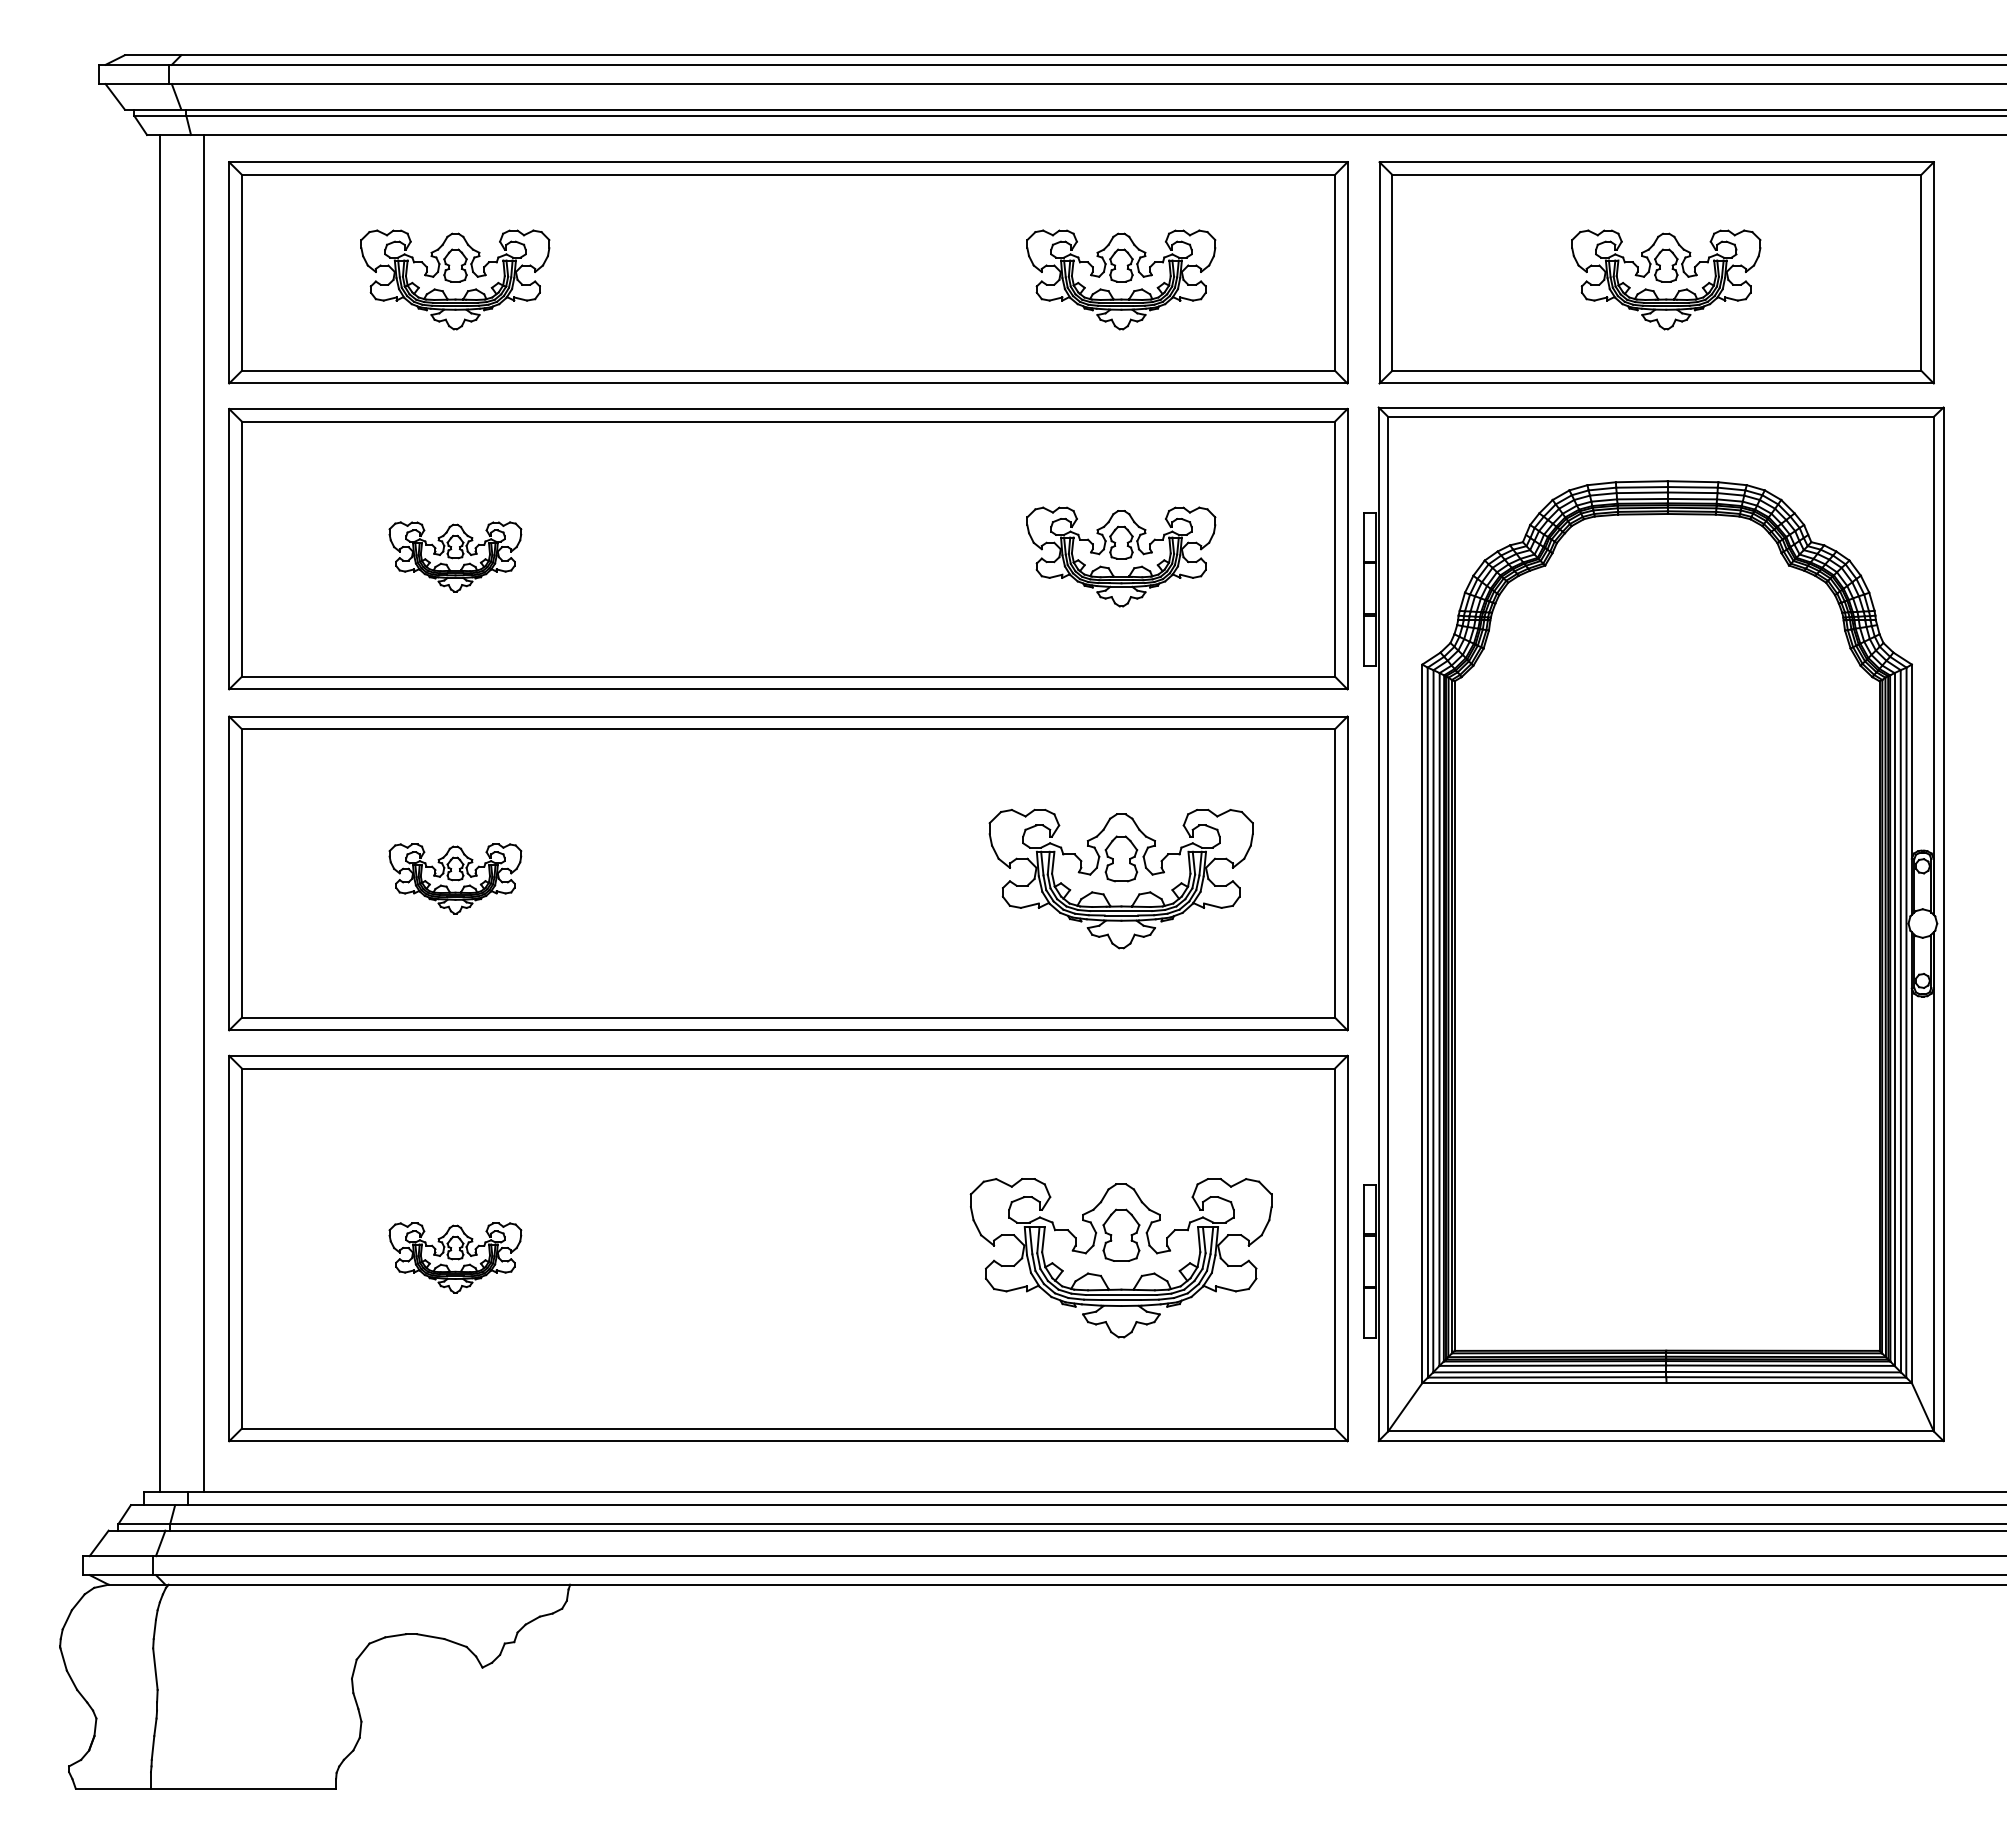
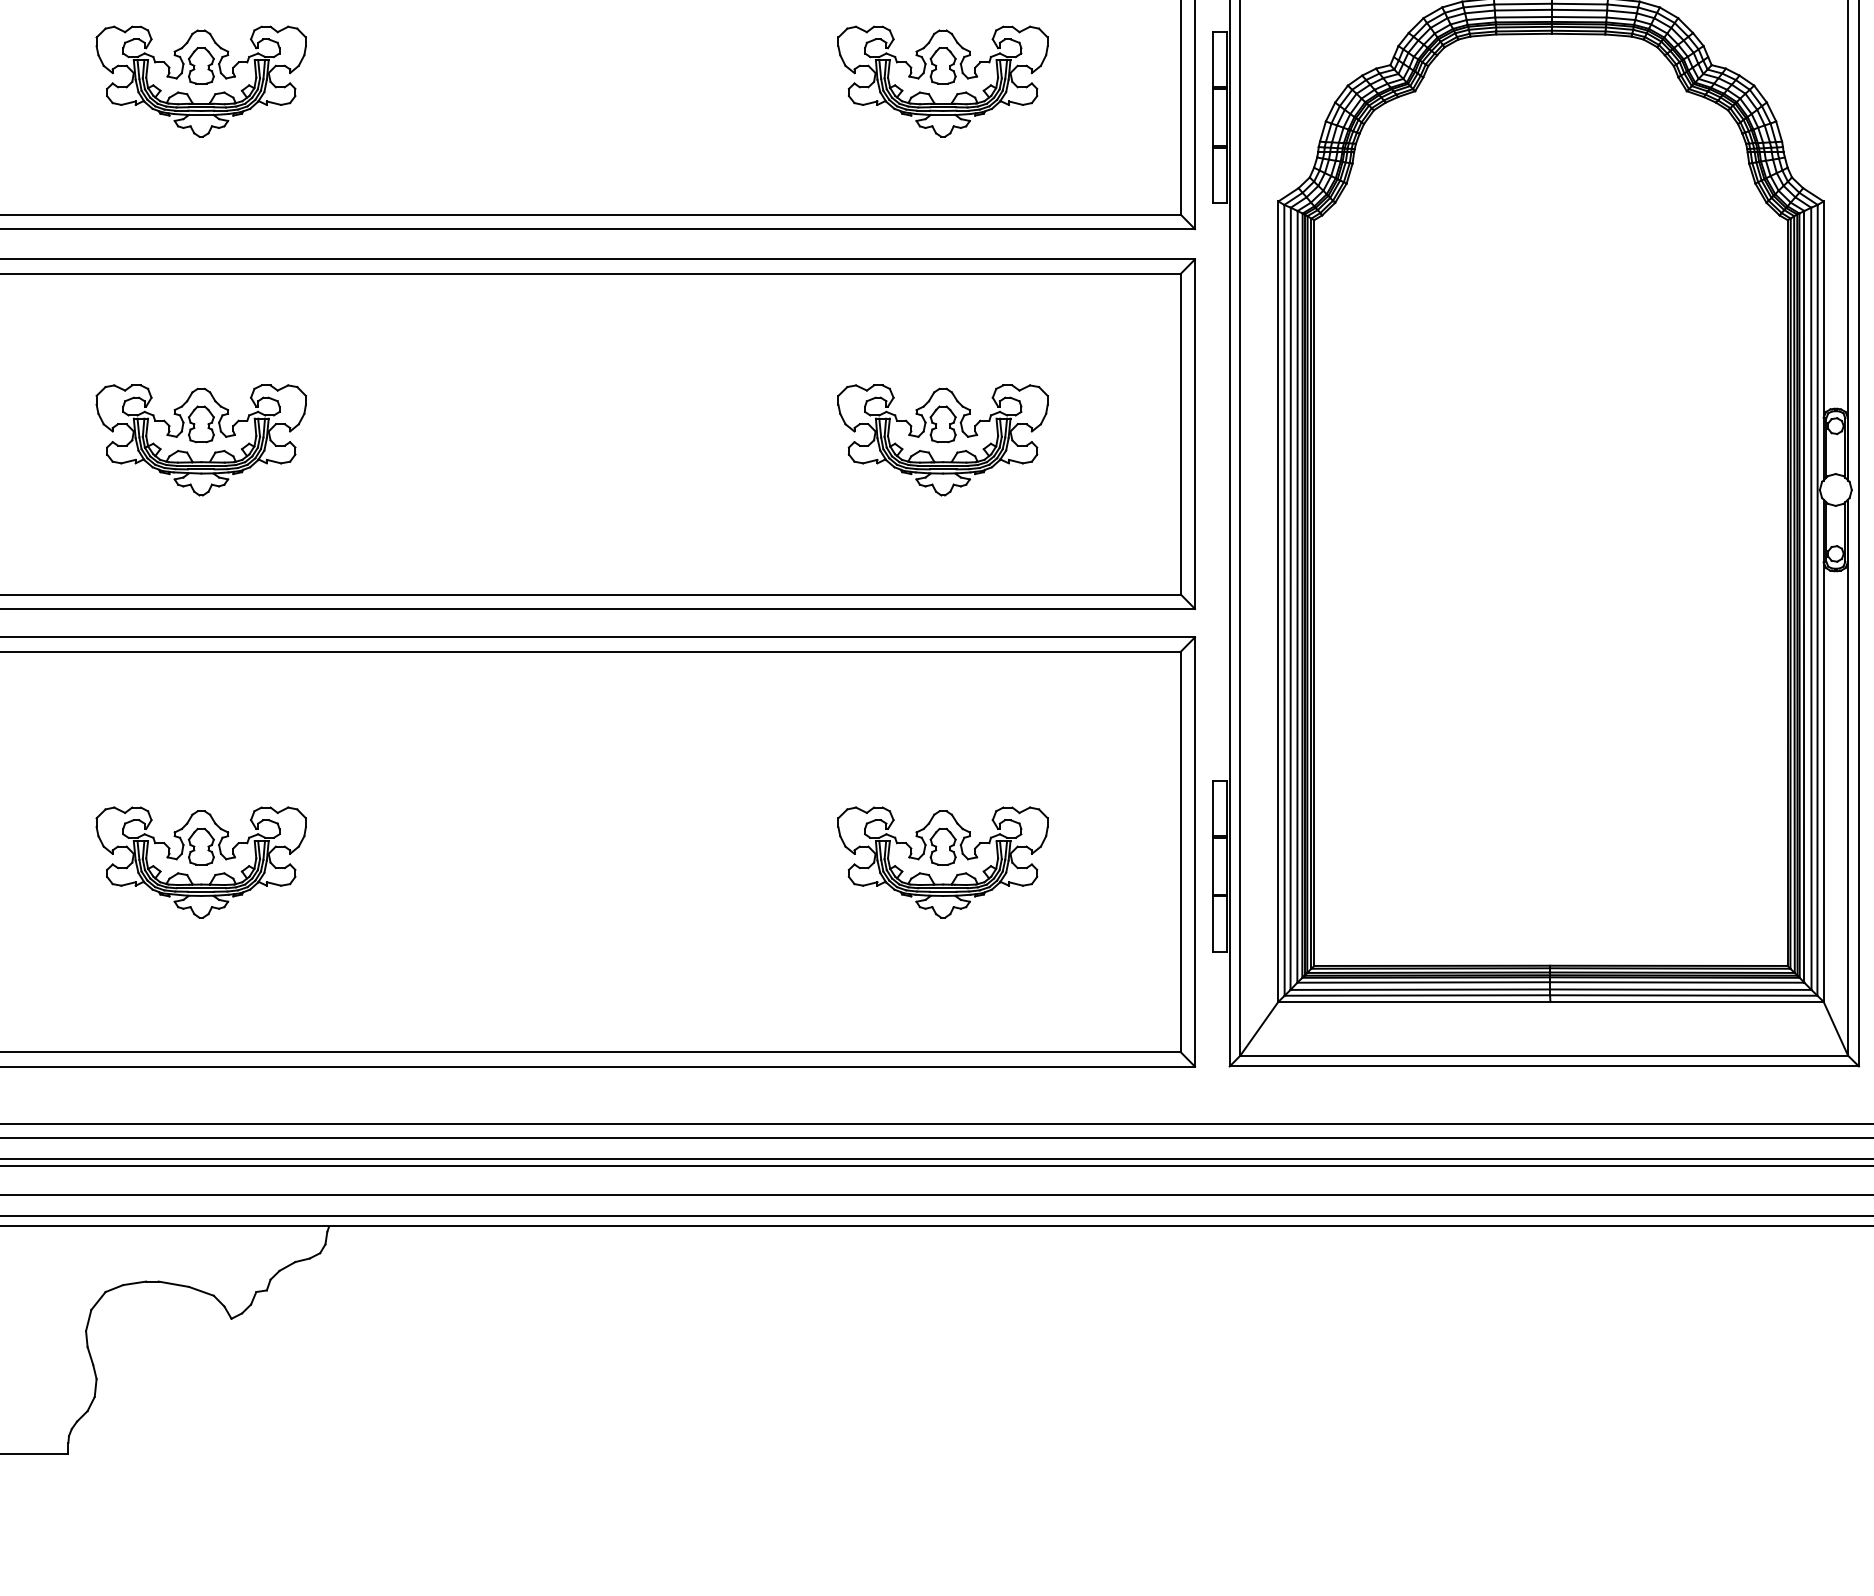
part: (455, 556) -> (201, 81), size x1.43
part: (455, 878) -> (201, 439), size x1.43
part: (1121, 878) -> (943, 439), size x0.71
part: (455, 1257) -> (201, 861), size x1.43
part: (1121, 1257) -> (943, 861), size x0.62

